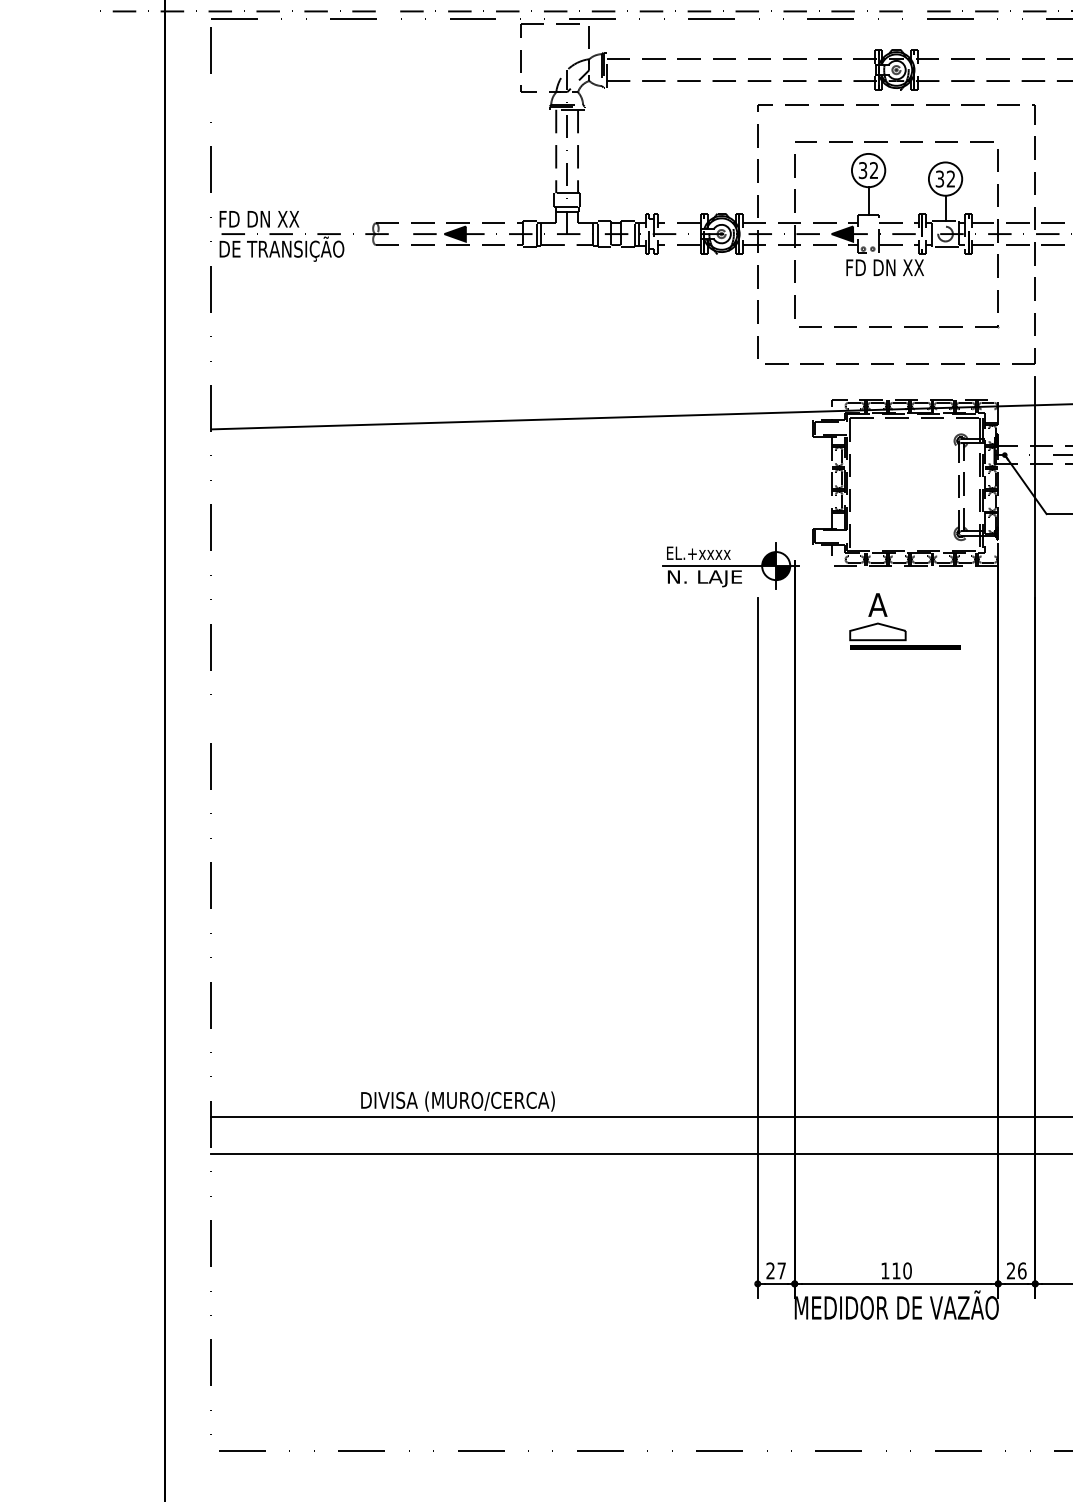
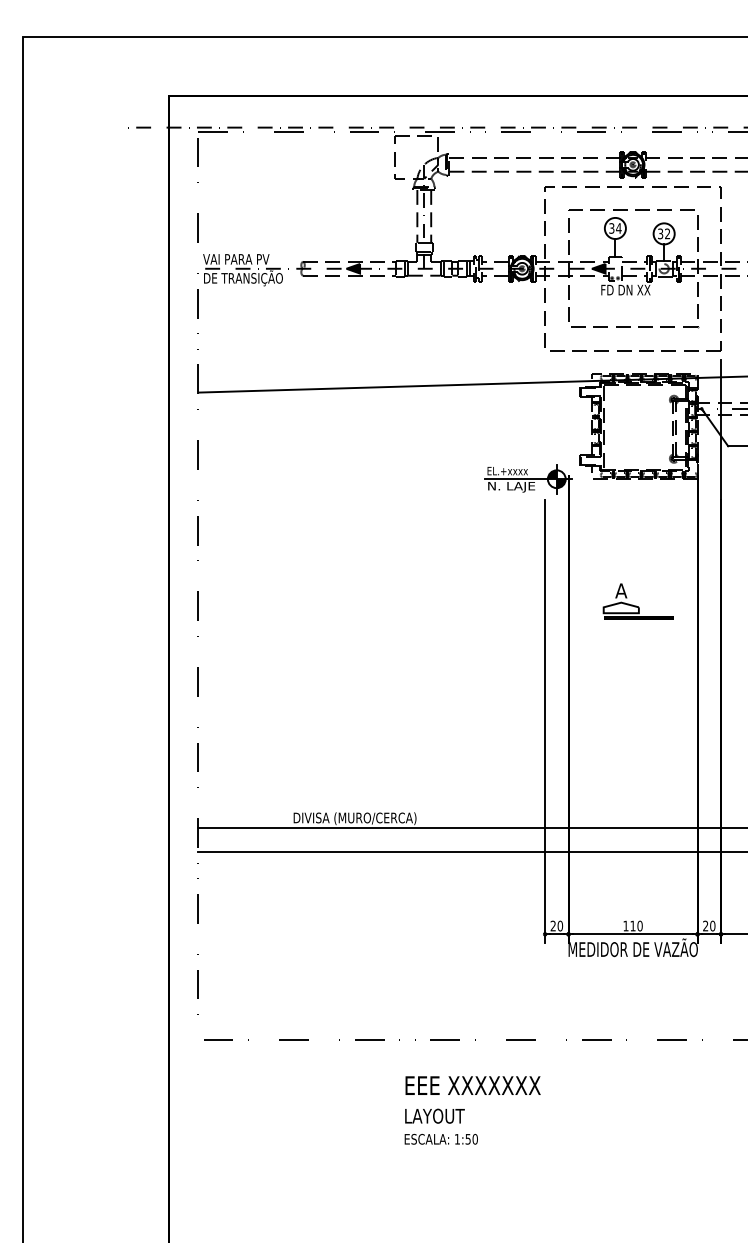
text: (873, 170) -> (618, 228), 32 -> 34
text: (270, 219) -> (236, 259), FD DN XX -> VAI PARA PV
part: (903, 621) -> (637, 601), moved
text: (782, 1270) -> (560, 925), 27 -> 20
text: (1021, 1270) -> (712, 925), 26 -> 20

